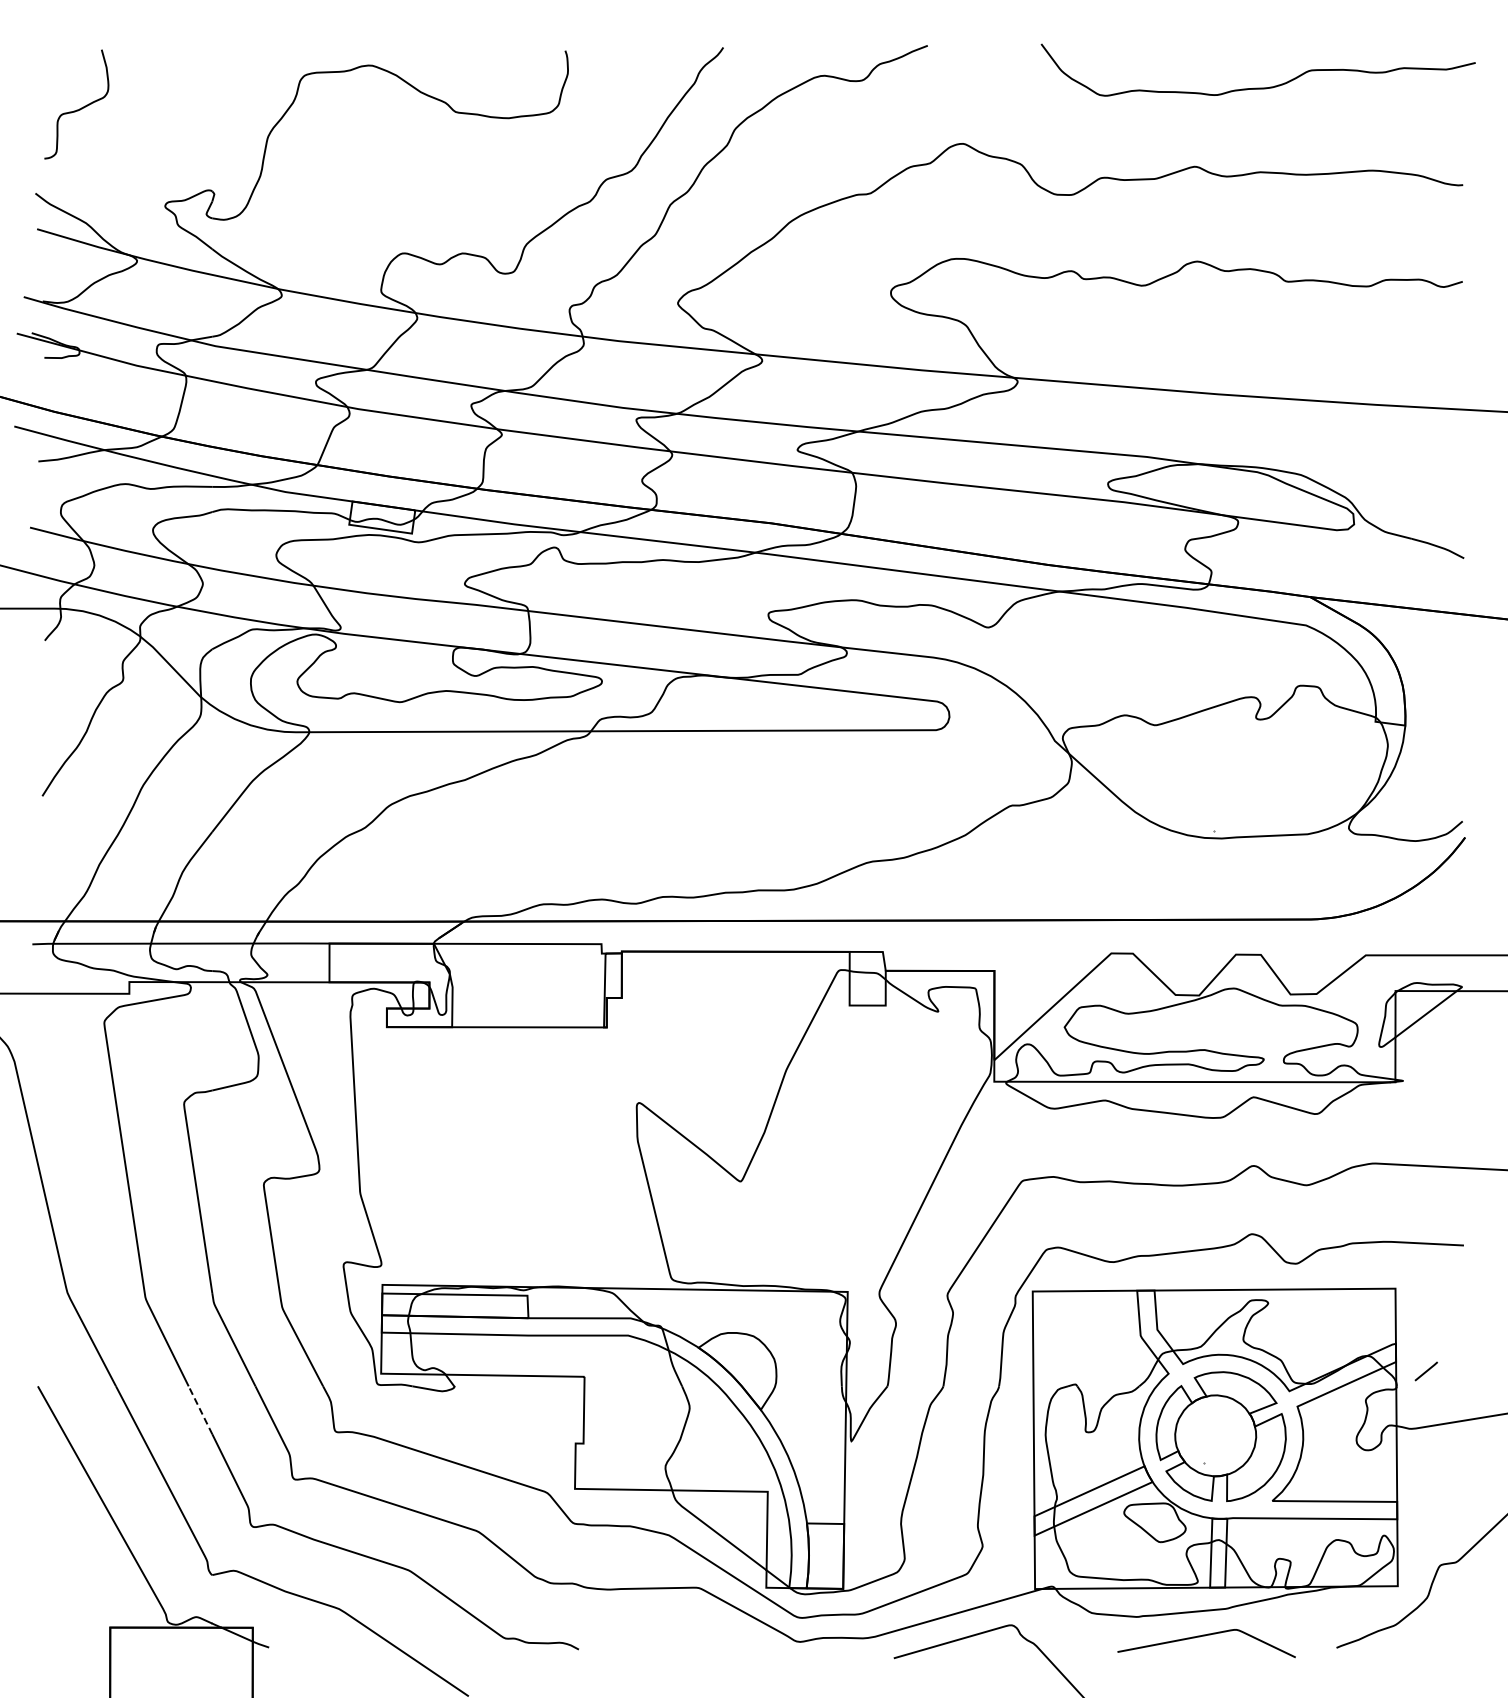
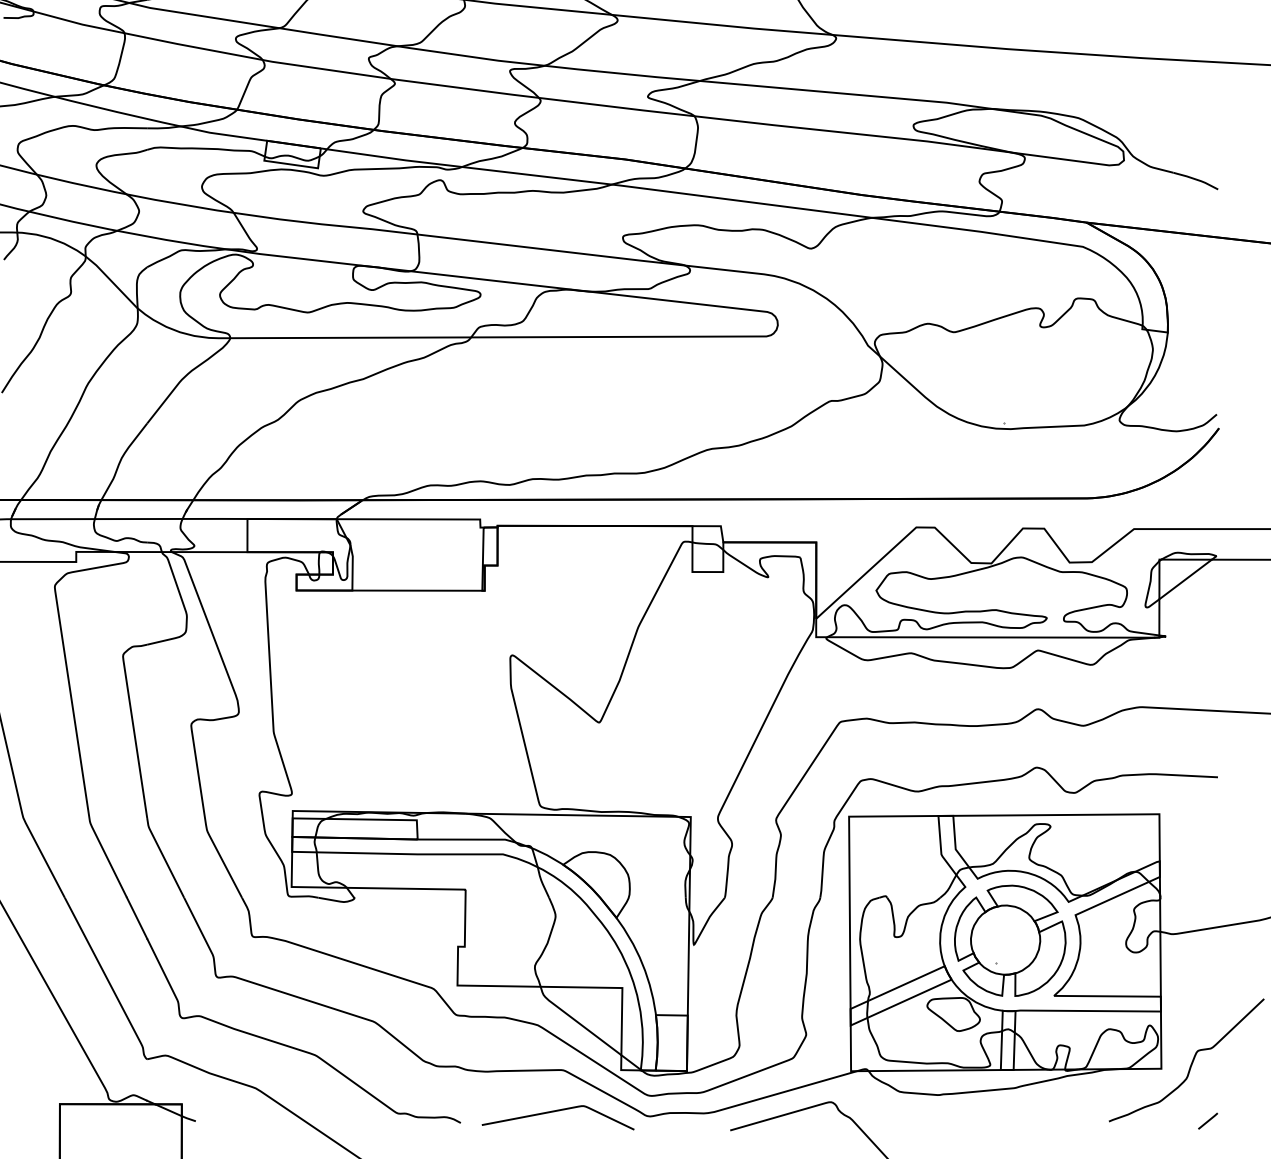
line: (1425, 1371) -> (1207, 1121), moved
line: (200, 1410) -> (137, 918), dashed -> solid
curve: (1205, 1636) -> (557, 1111), moved

